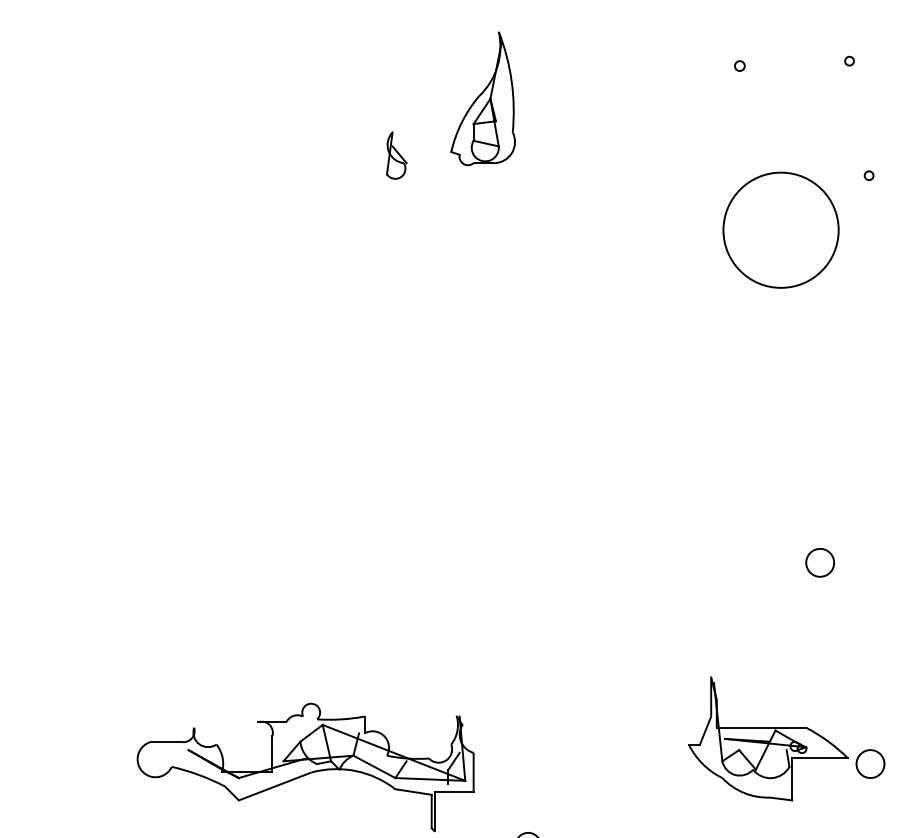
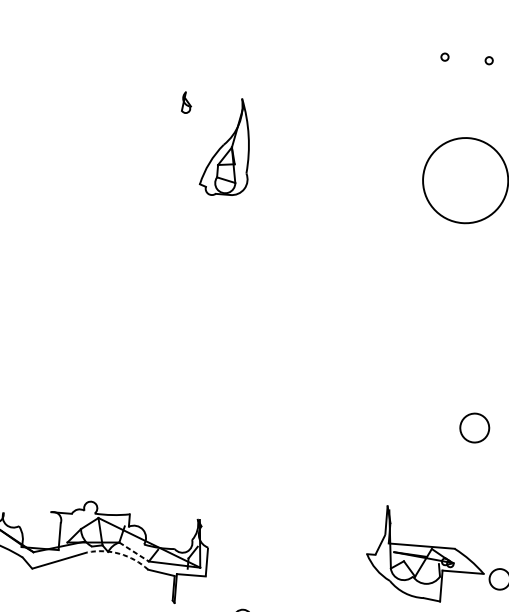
circle: (799, 65) -> (489, 60), added
part: (482, 98) -> (226, 146), moved
part: (396, 155) -> (186, 102), size x0.6
circle: (820, 562) -> (475, 427), size x1.4
line: (374, 766) -> (134, 551), solid -> dashed
arc: (355, 770) -> (119, 553), solid -> dashed

